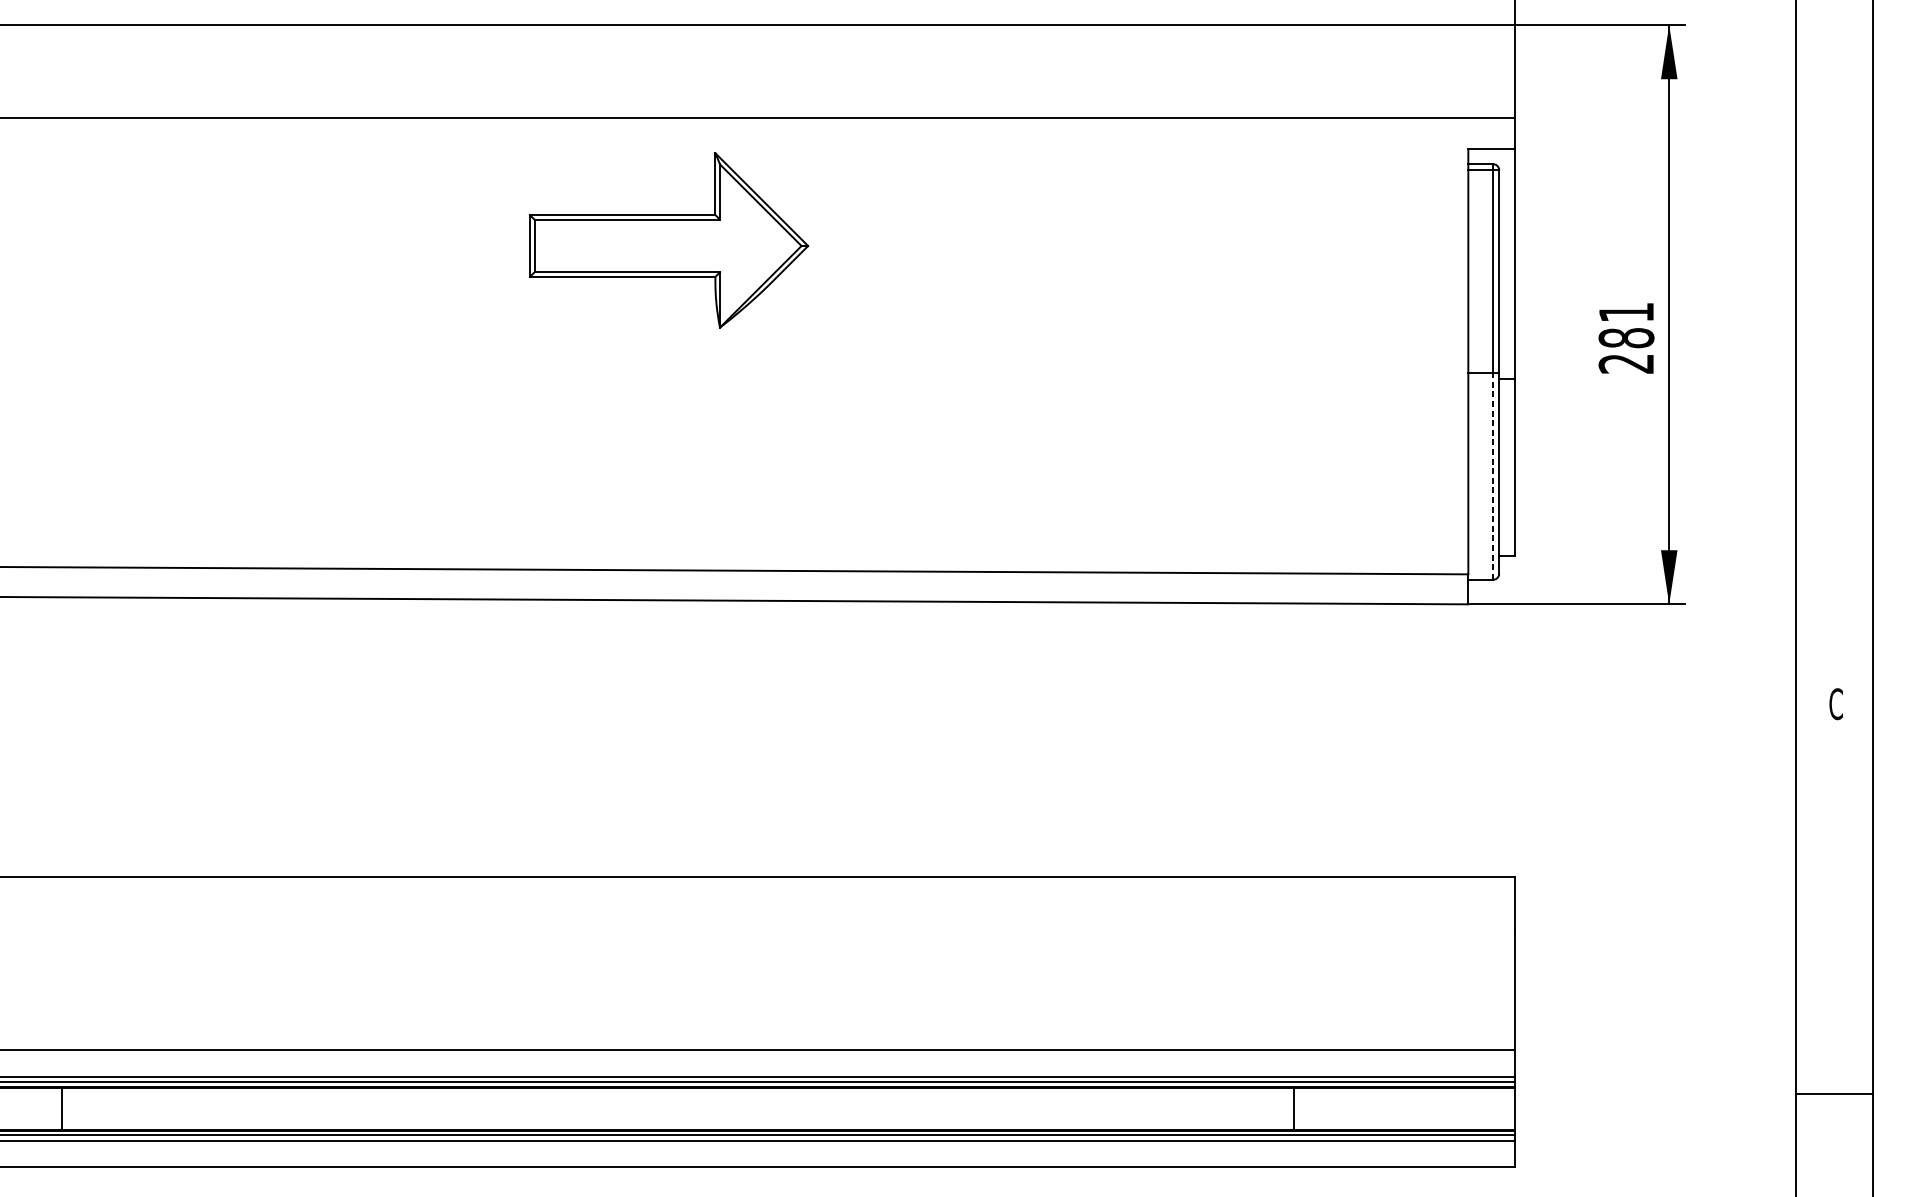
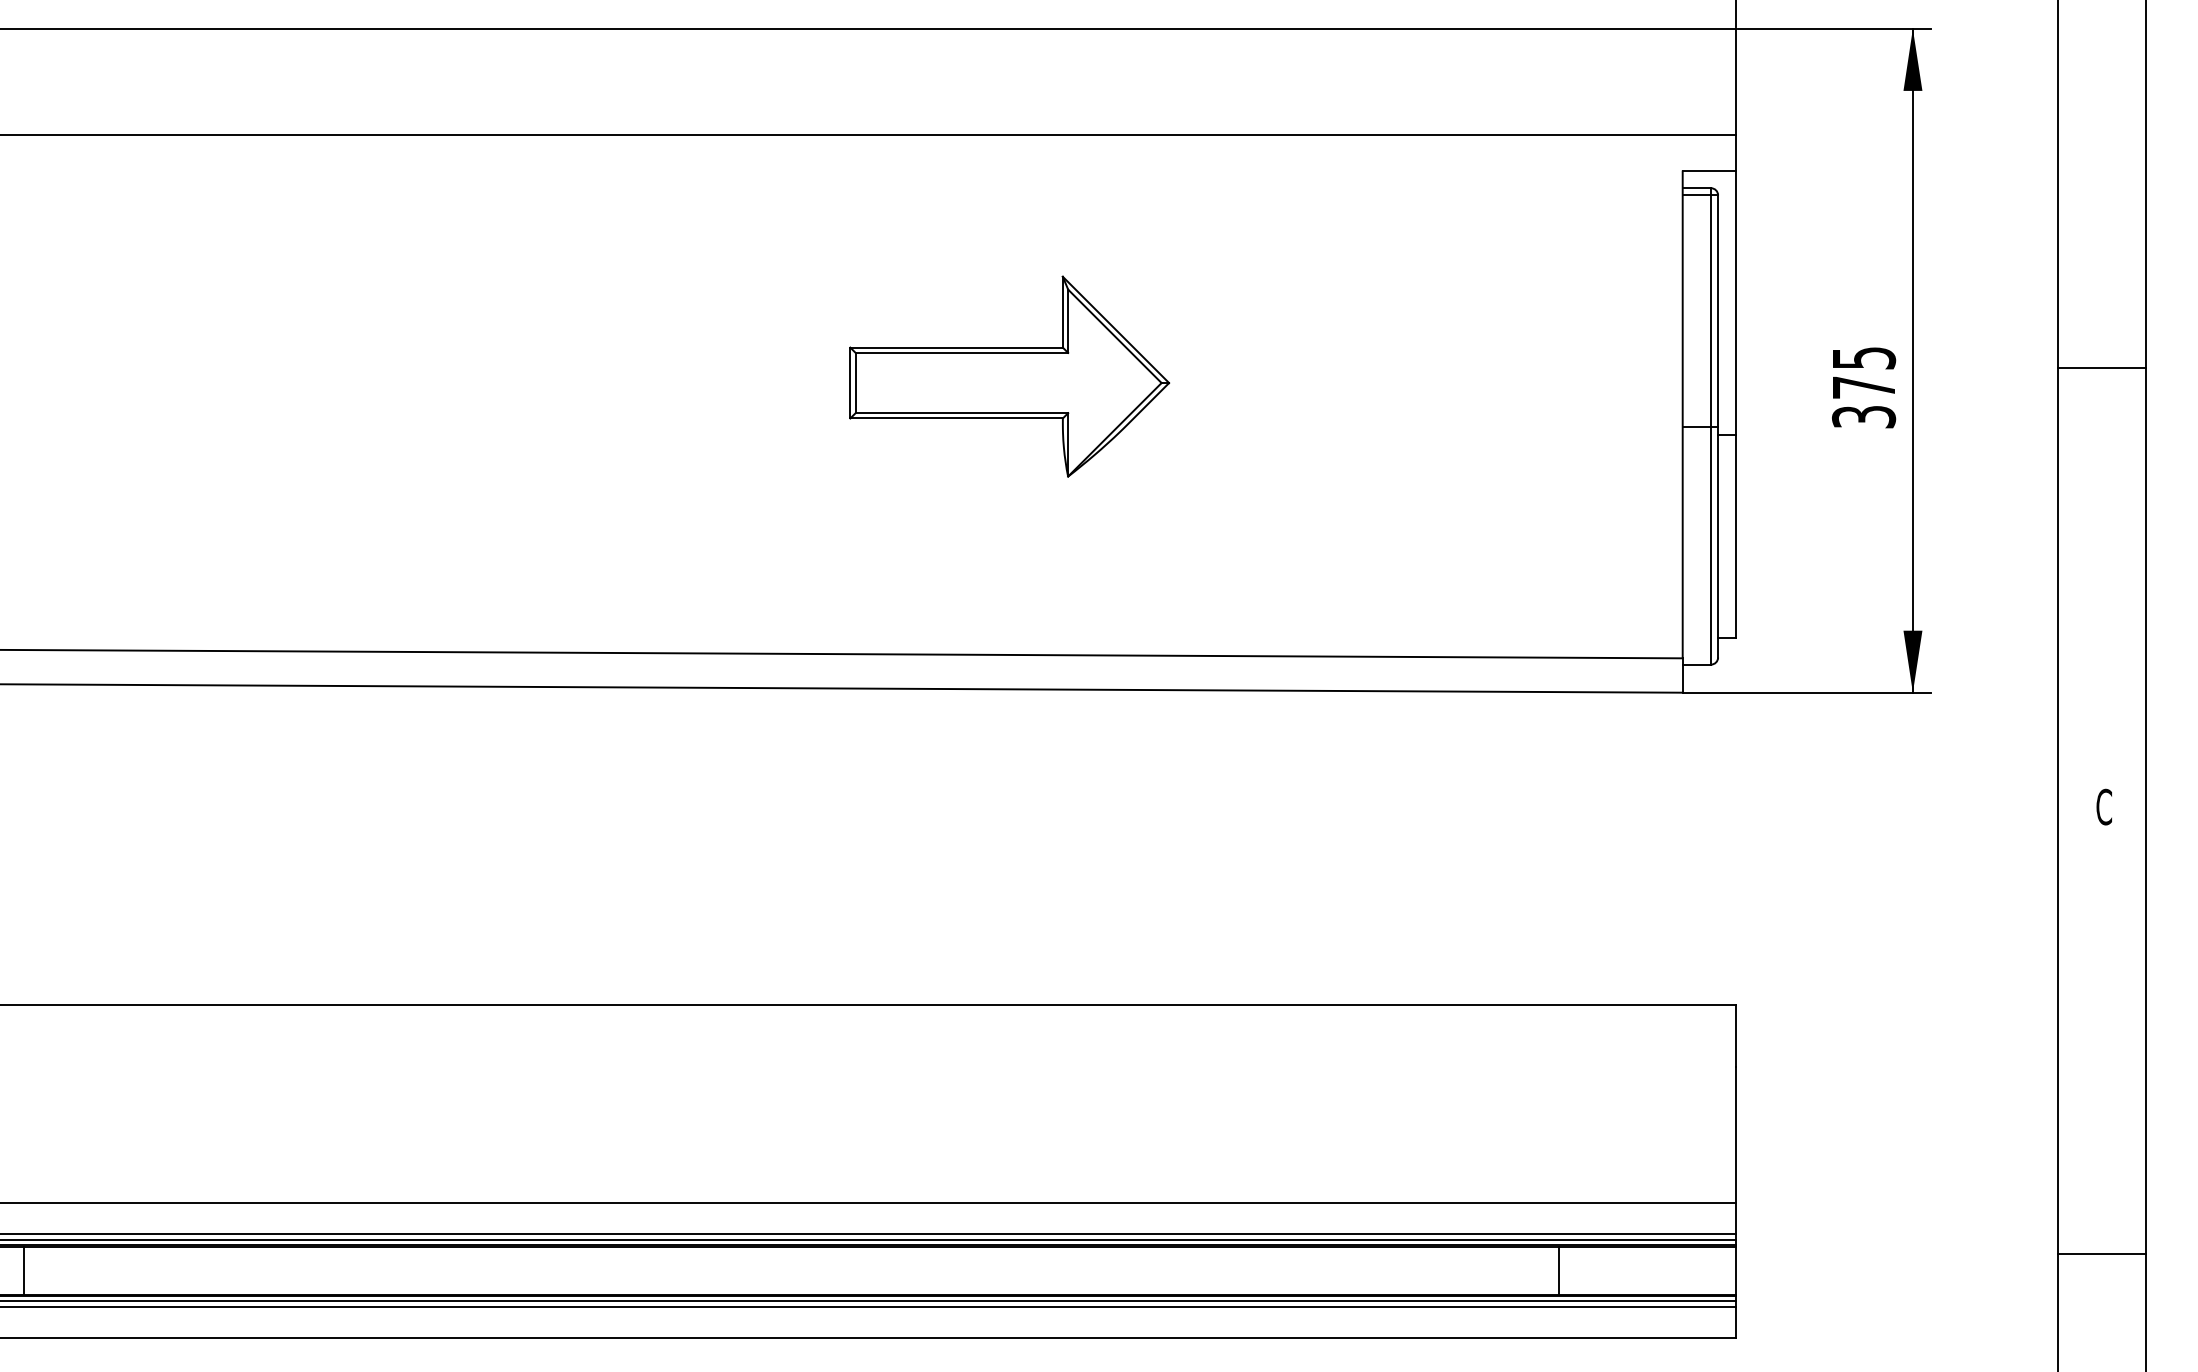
part: (668, 240) -> (1009, 376), moved
line: (1833, 321) -> (2101, 368), added
text: (1626, 338) -> (1863, 387), 281 -> 375
line: (1493, 475) -> (1711, 545), dashed -> solid
line: (61, 1108) -> (23, 1270), moved
line: (1293, 1108) -> (1558, 1270), moved

